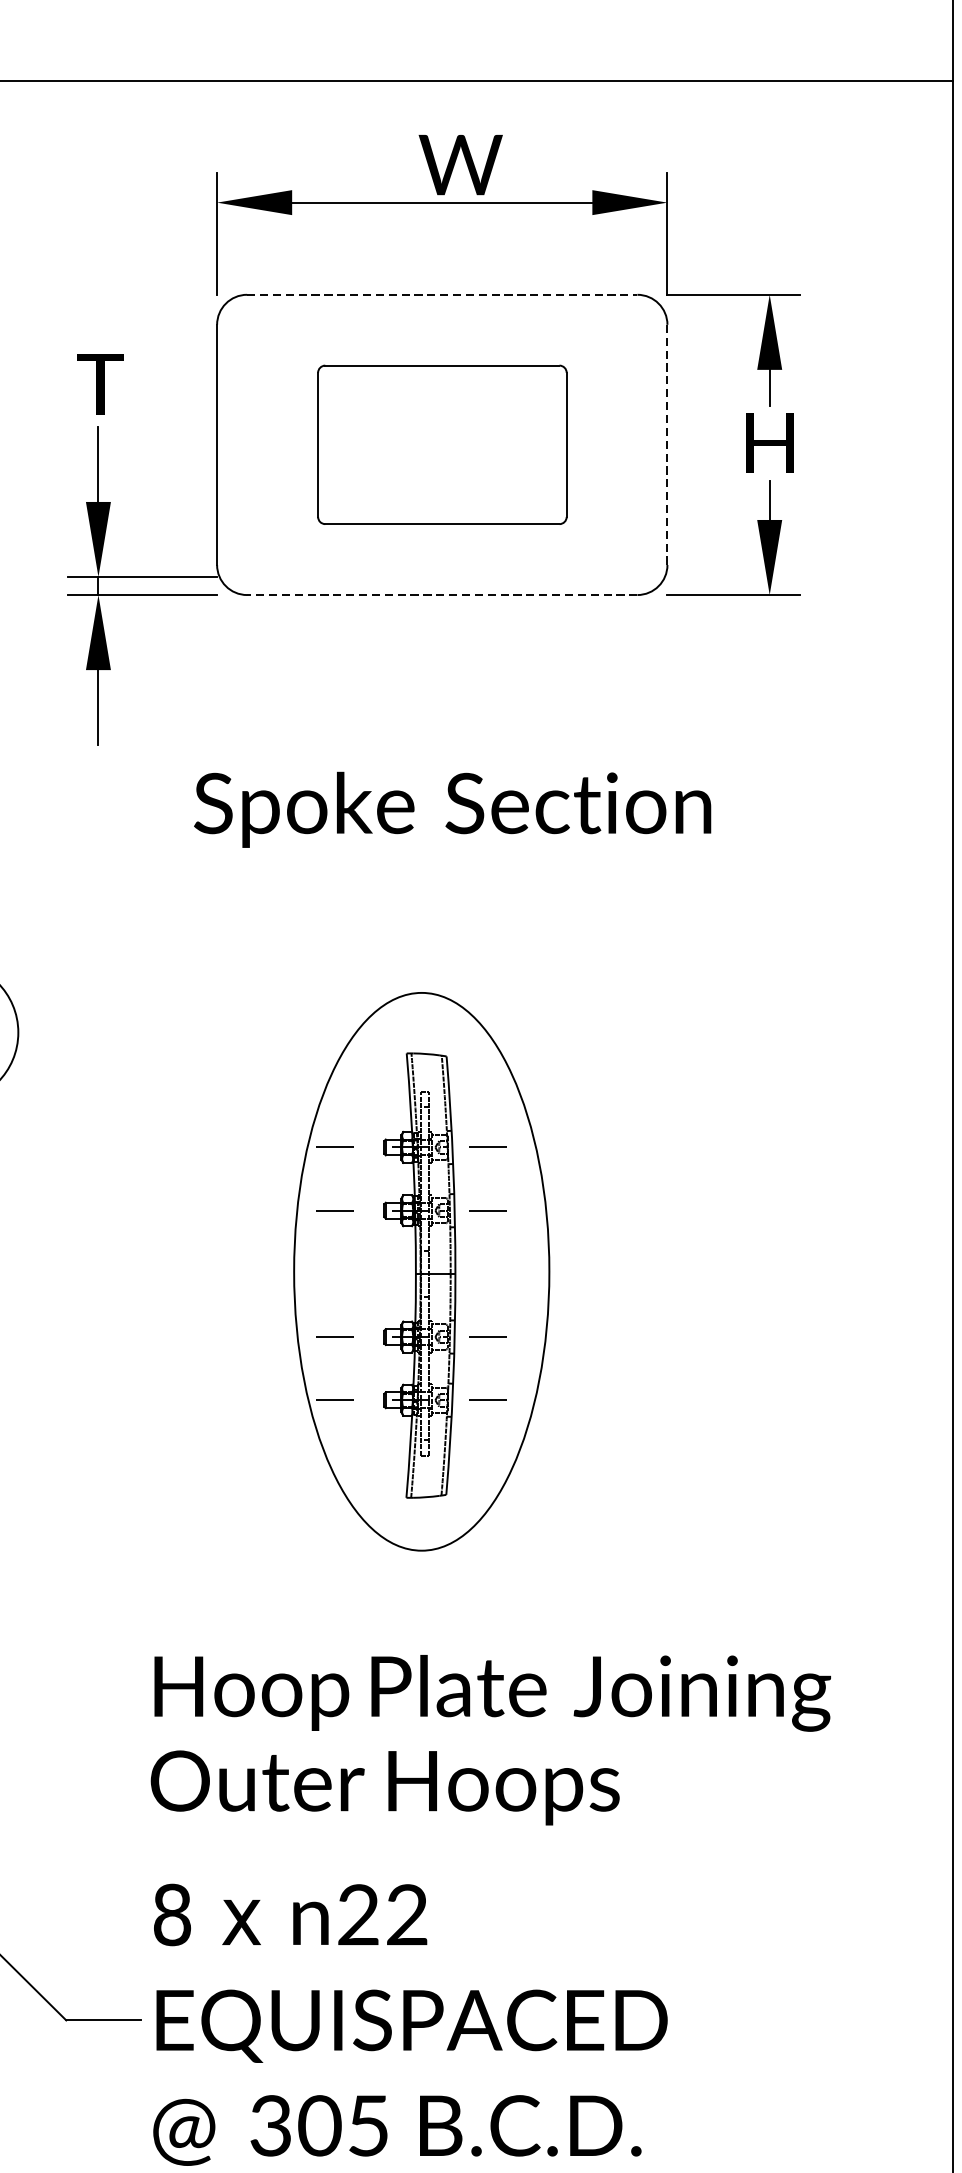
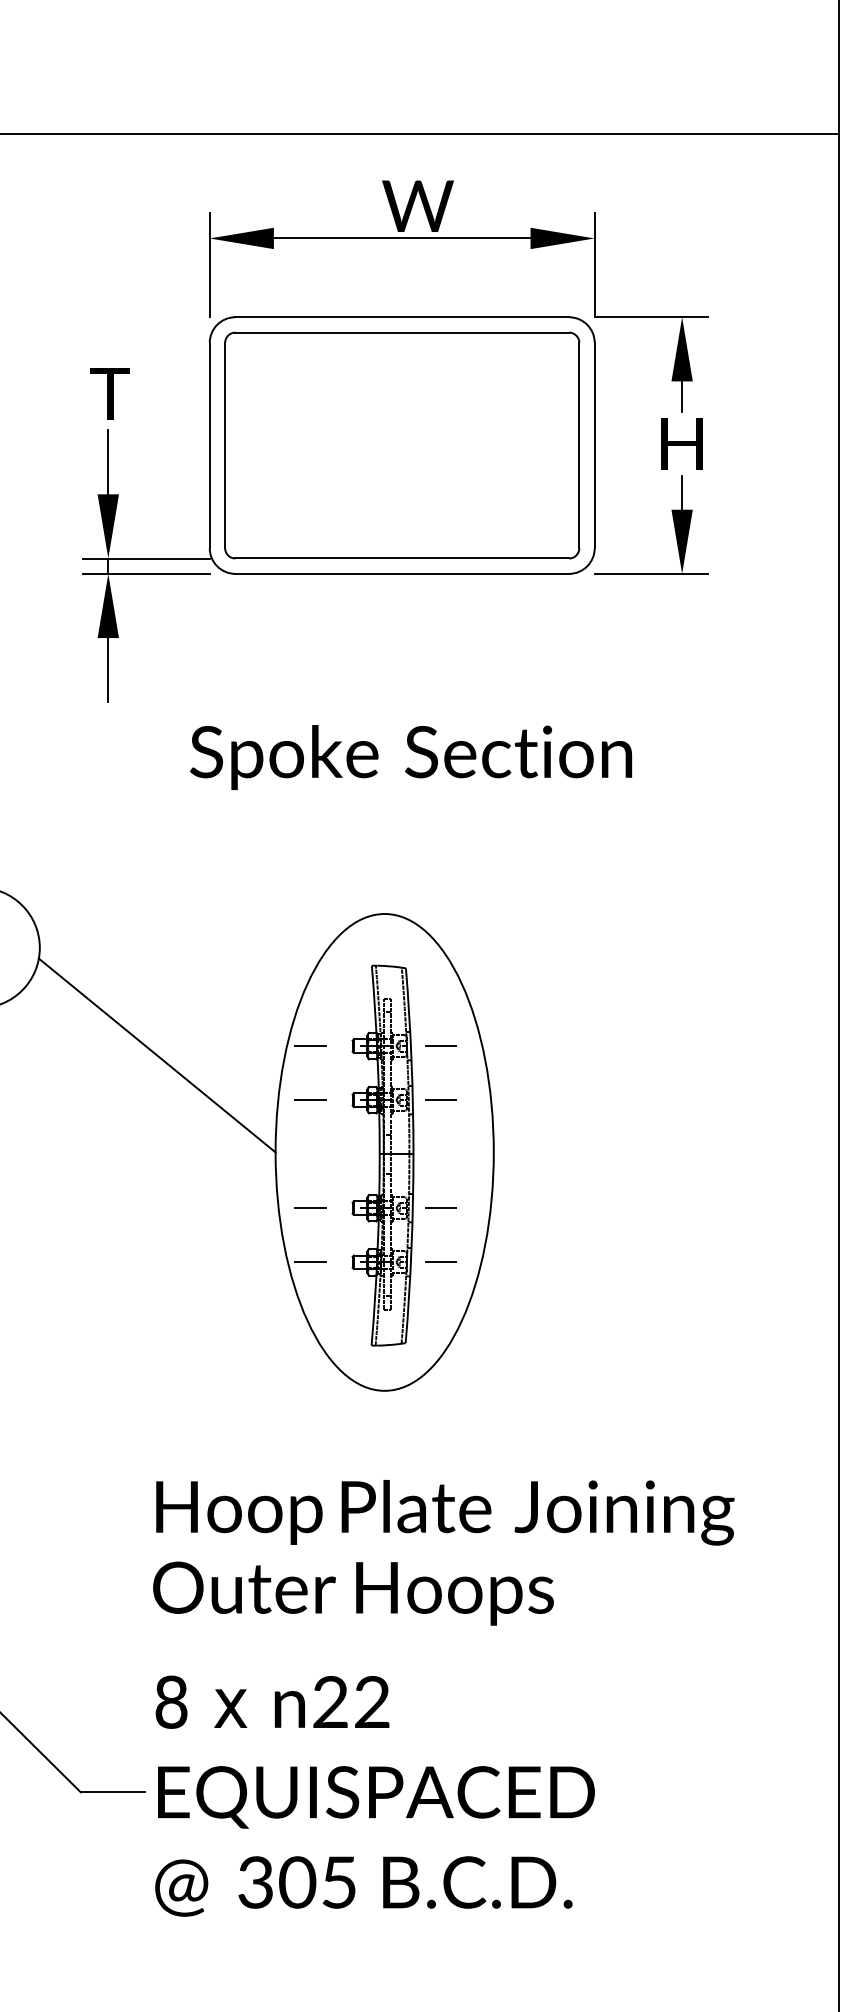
line: (442, 295) -> (402, 317), dashed -> solid
part: (442, 444) -> (402, 445), size x1.67
line: (667, 444) -> (594, 445), dashed -> solid
line: (442, 594) -> (402, 573), dashed -> solid
line: (154, 1158) -> (156, 1055), added

